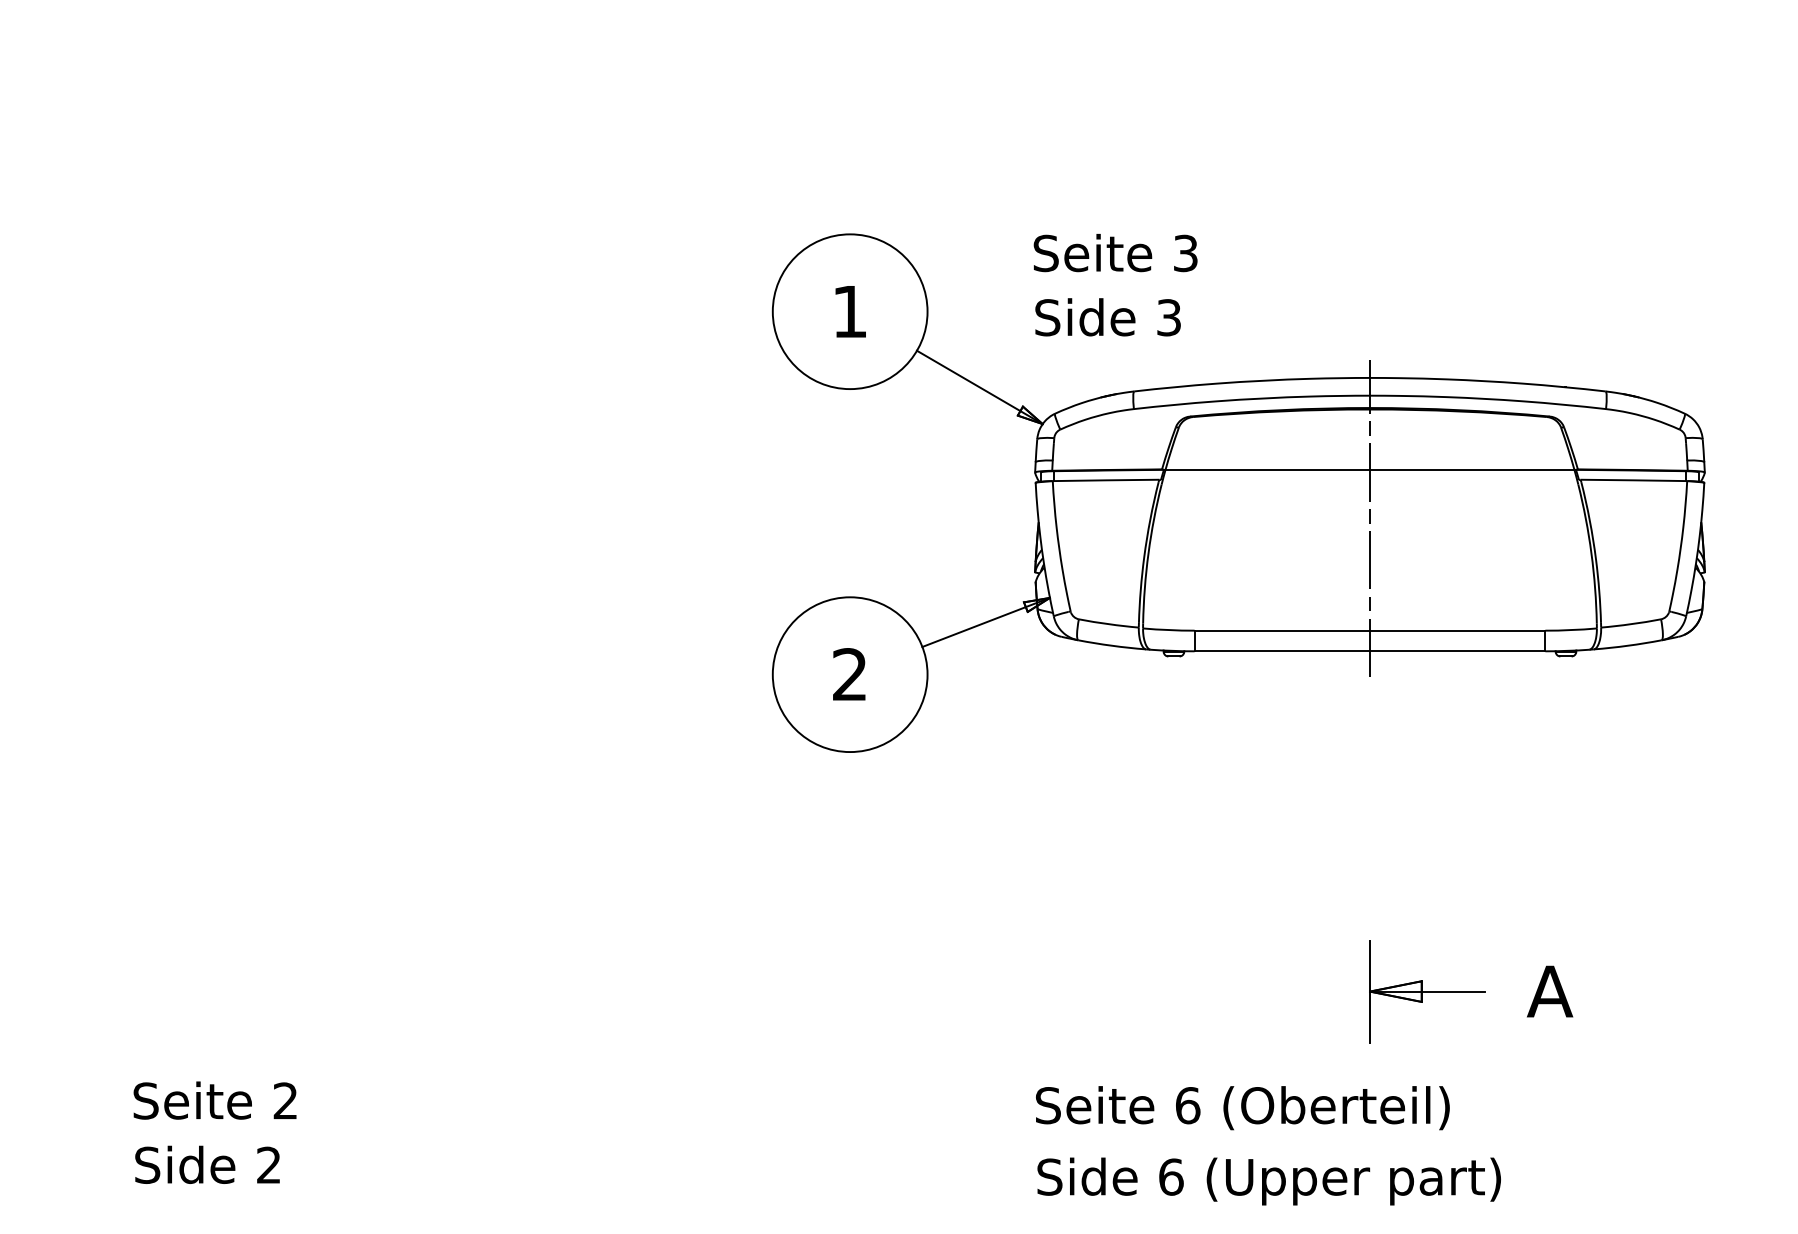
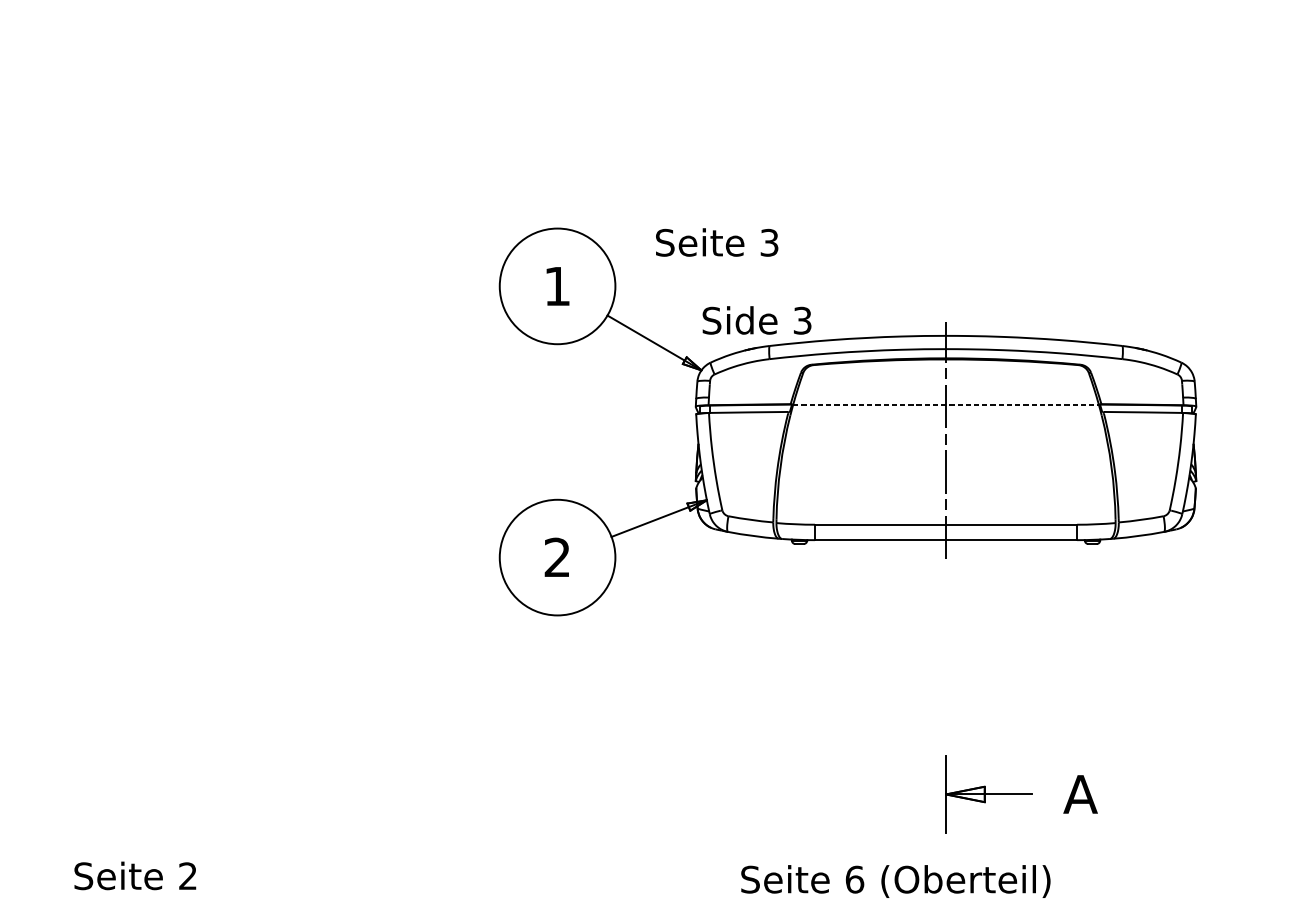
text: (1115, 253) -> (717, 242), moved
text: (1107, 317) -> (756, 320), moved
line: (1369, 470) -> (945, 405), solid -> dashed
text: (214, 1100) -> (134, 875), moved
text: (1242, 1108) -> (895, 881), moved

